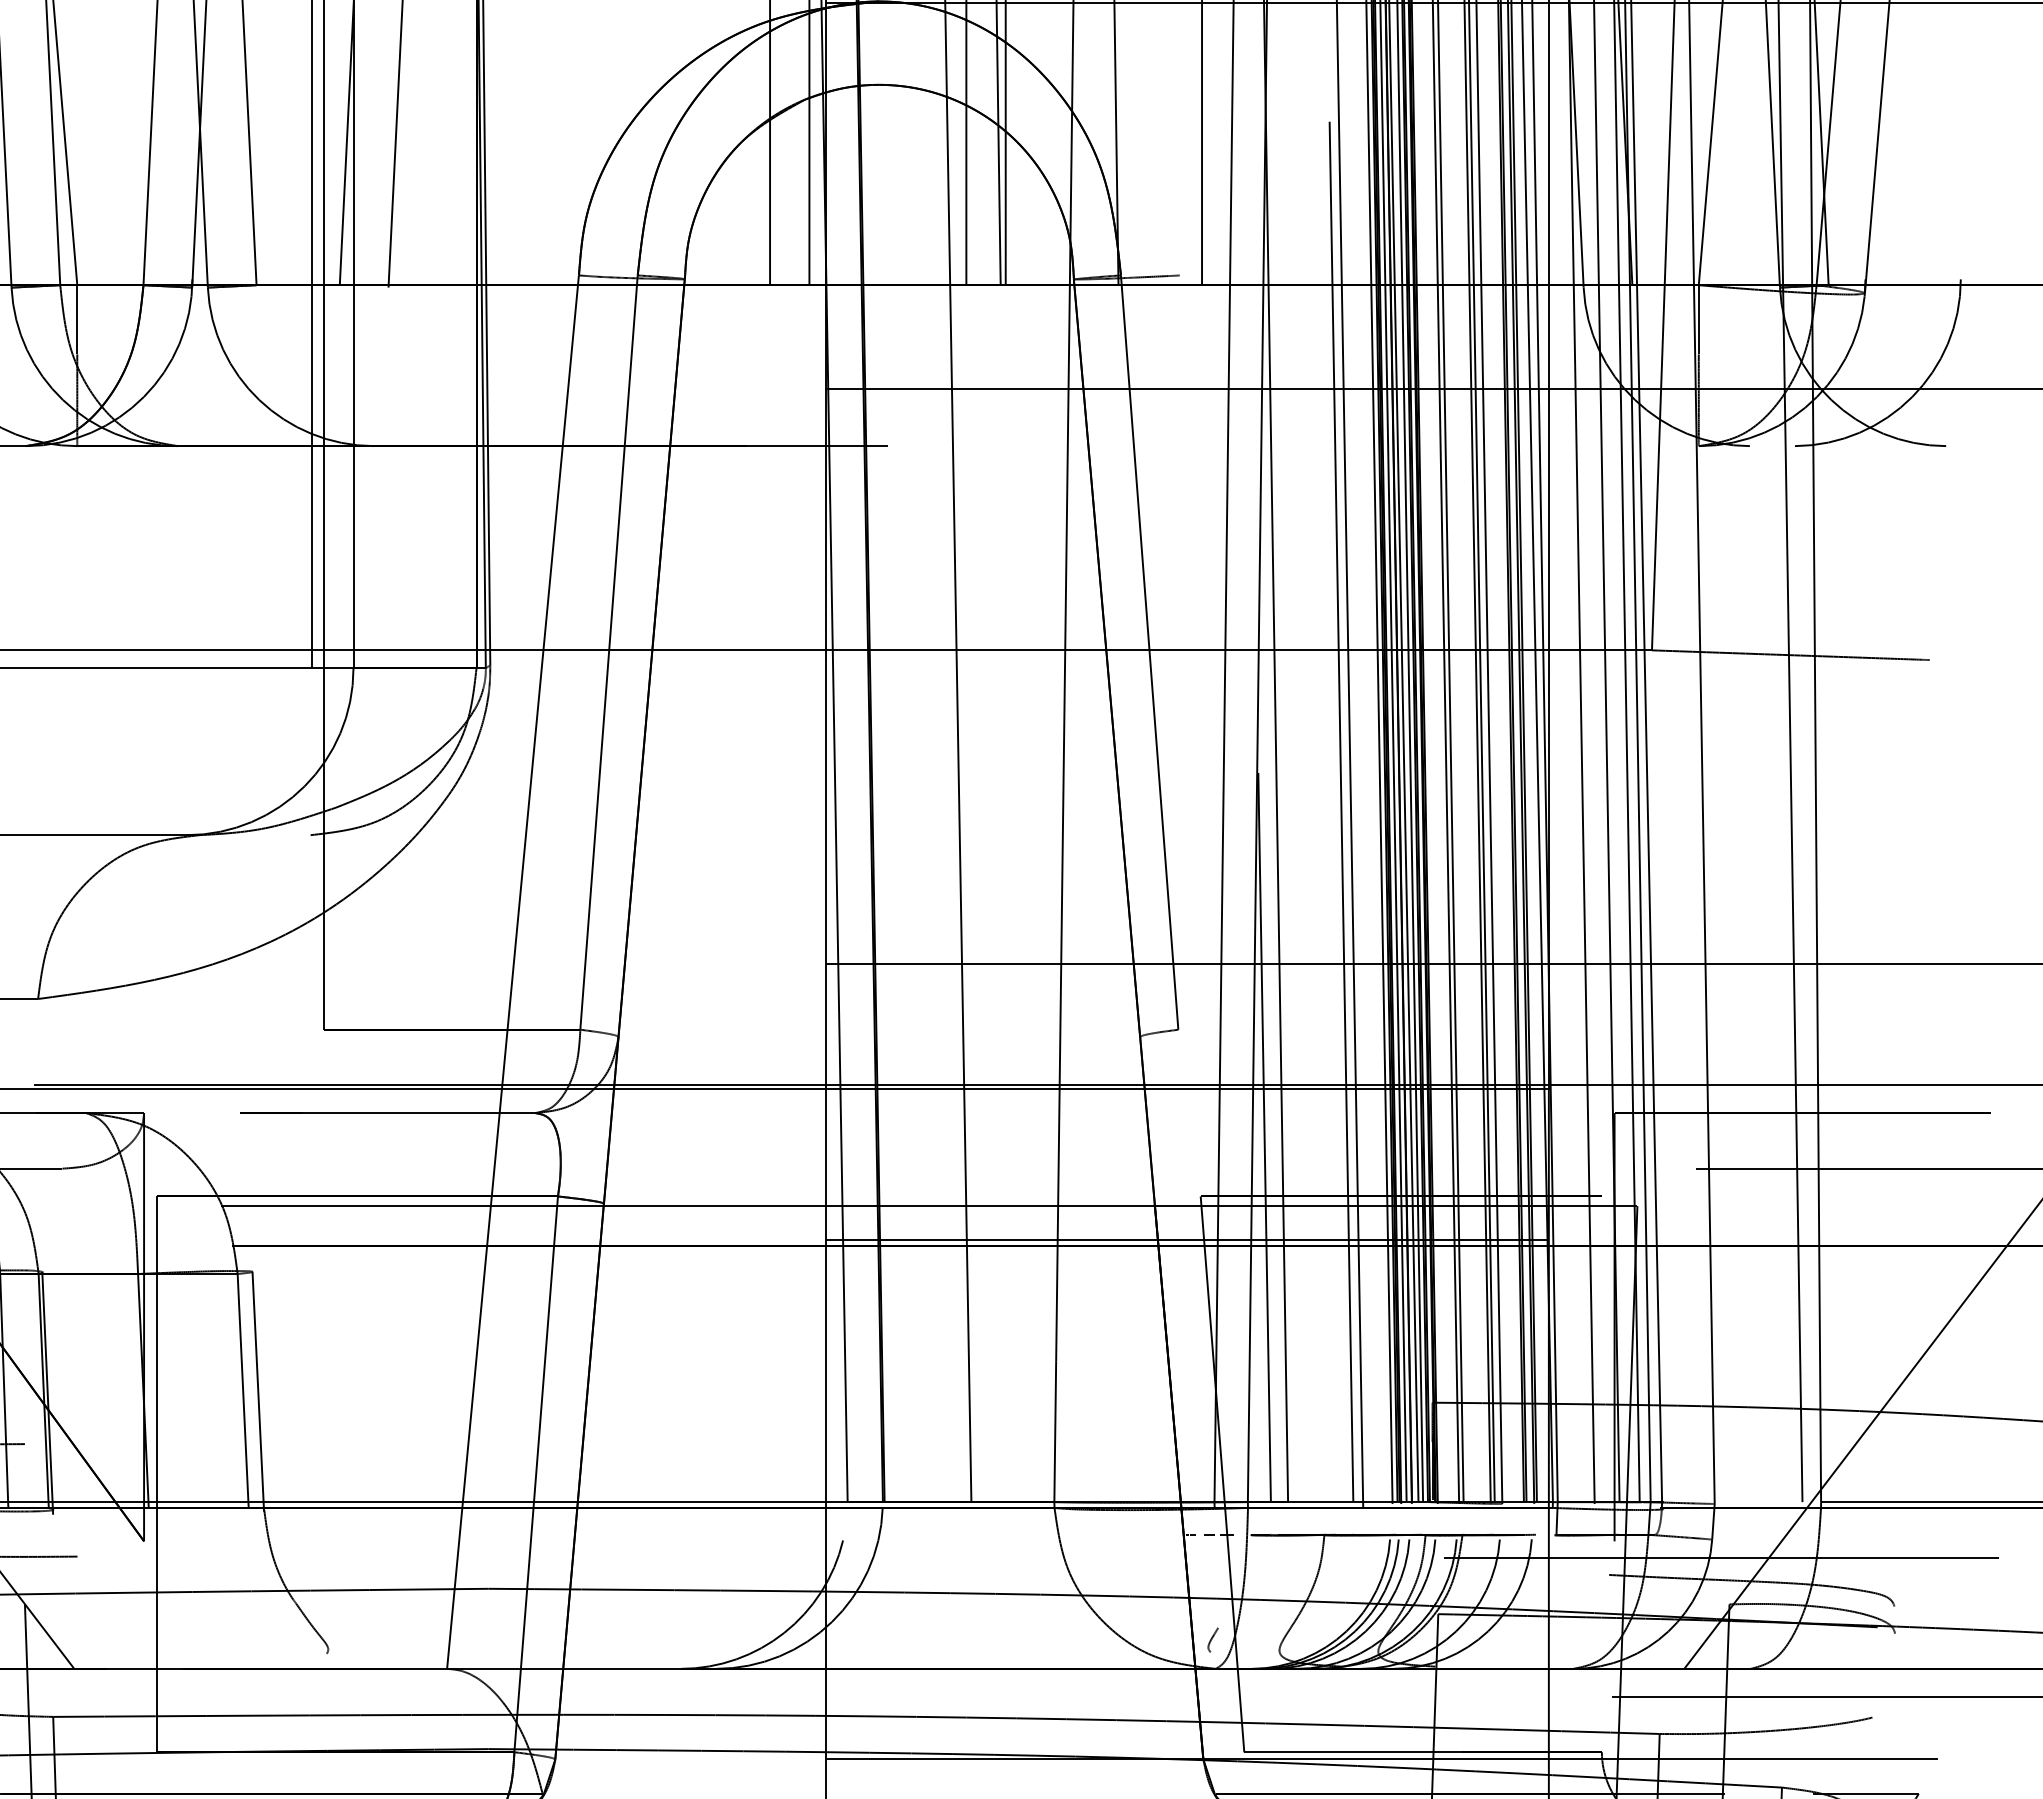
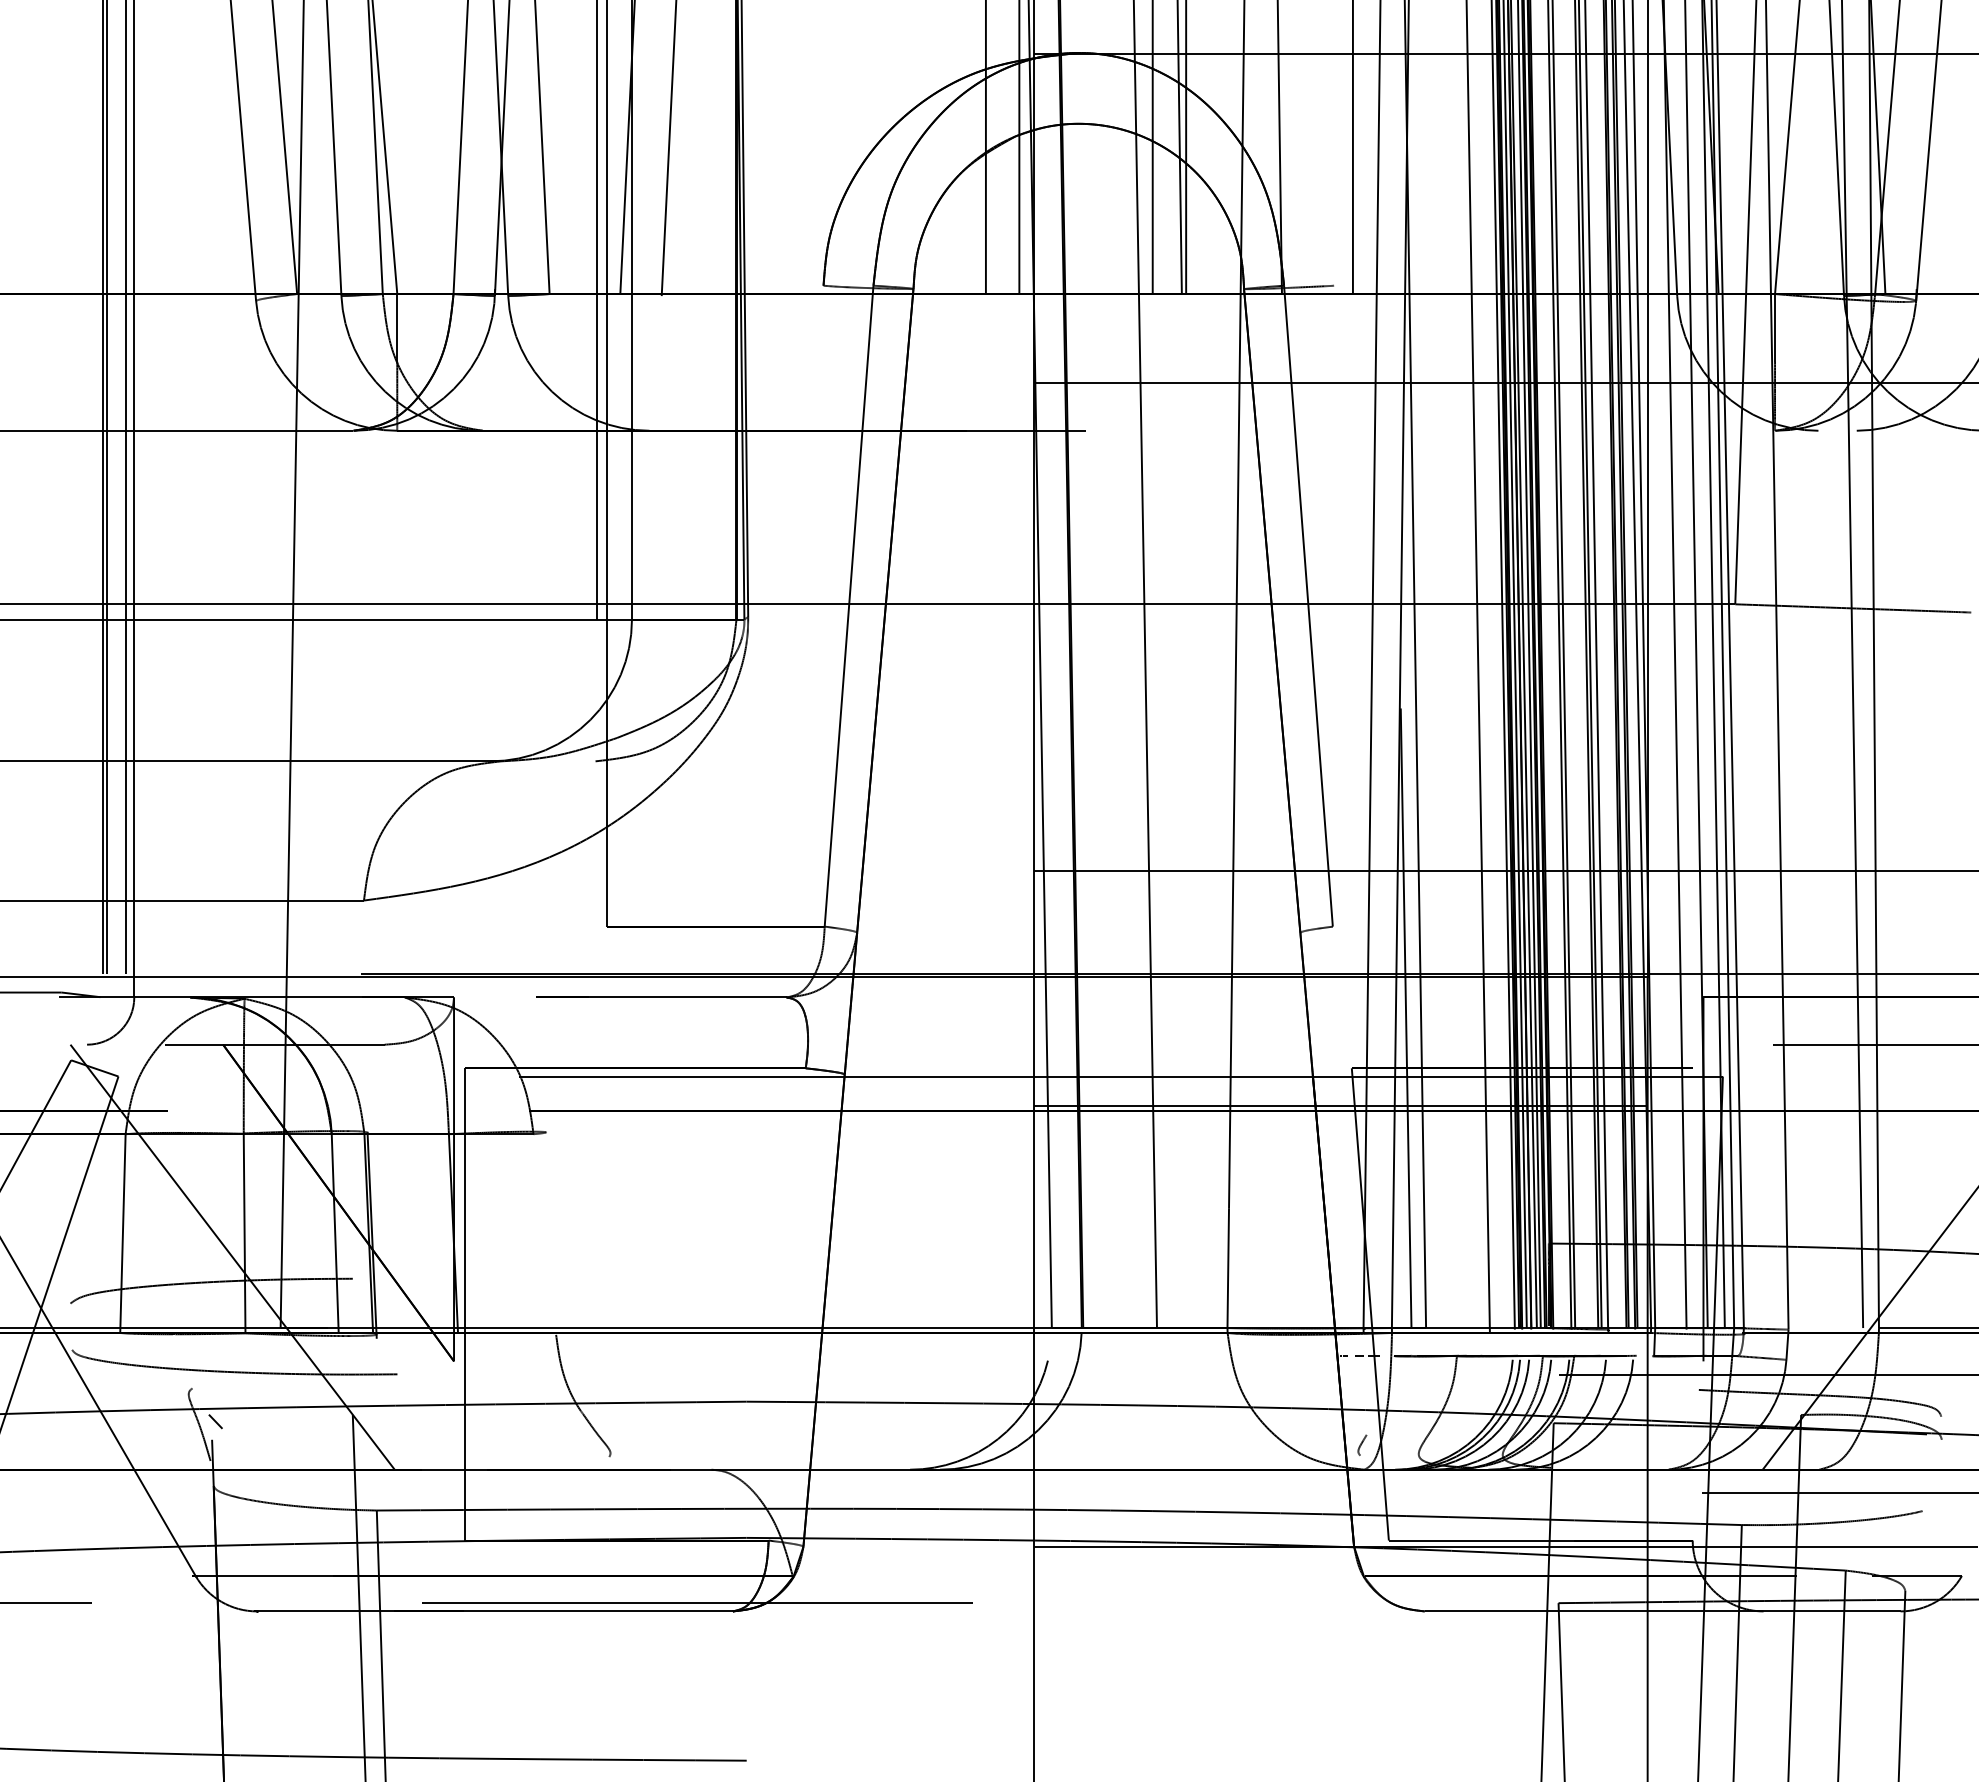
line: (1341, 811) -> (1471, 741), removed
line: (513, 971) -> (767, 877), removed
line: (242, 1390) -> (537, 1233), removed
line: (257, 1392) -> (550, 1234), removed
line: (535, 1474) -> (786, 1304), removed

